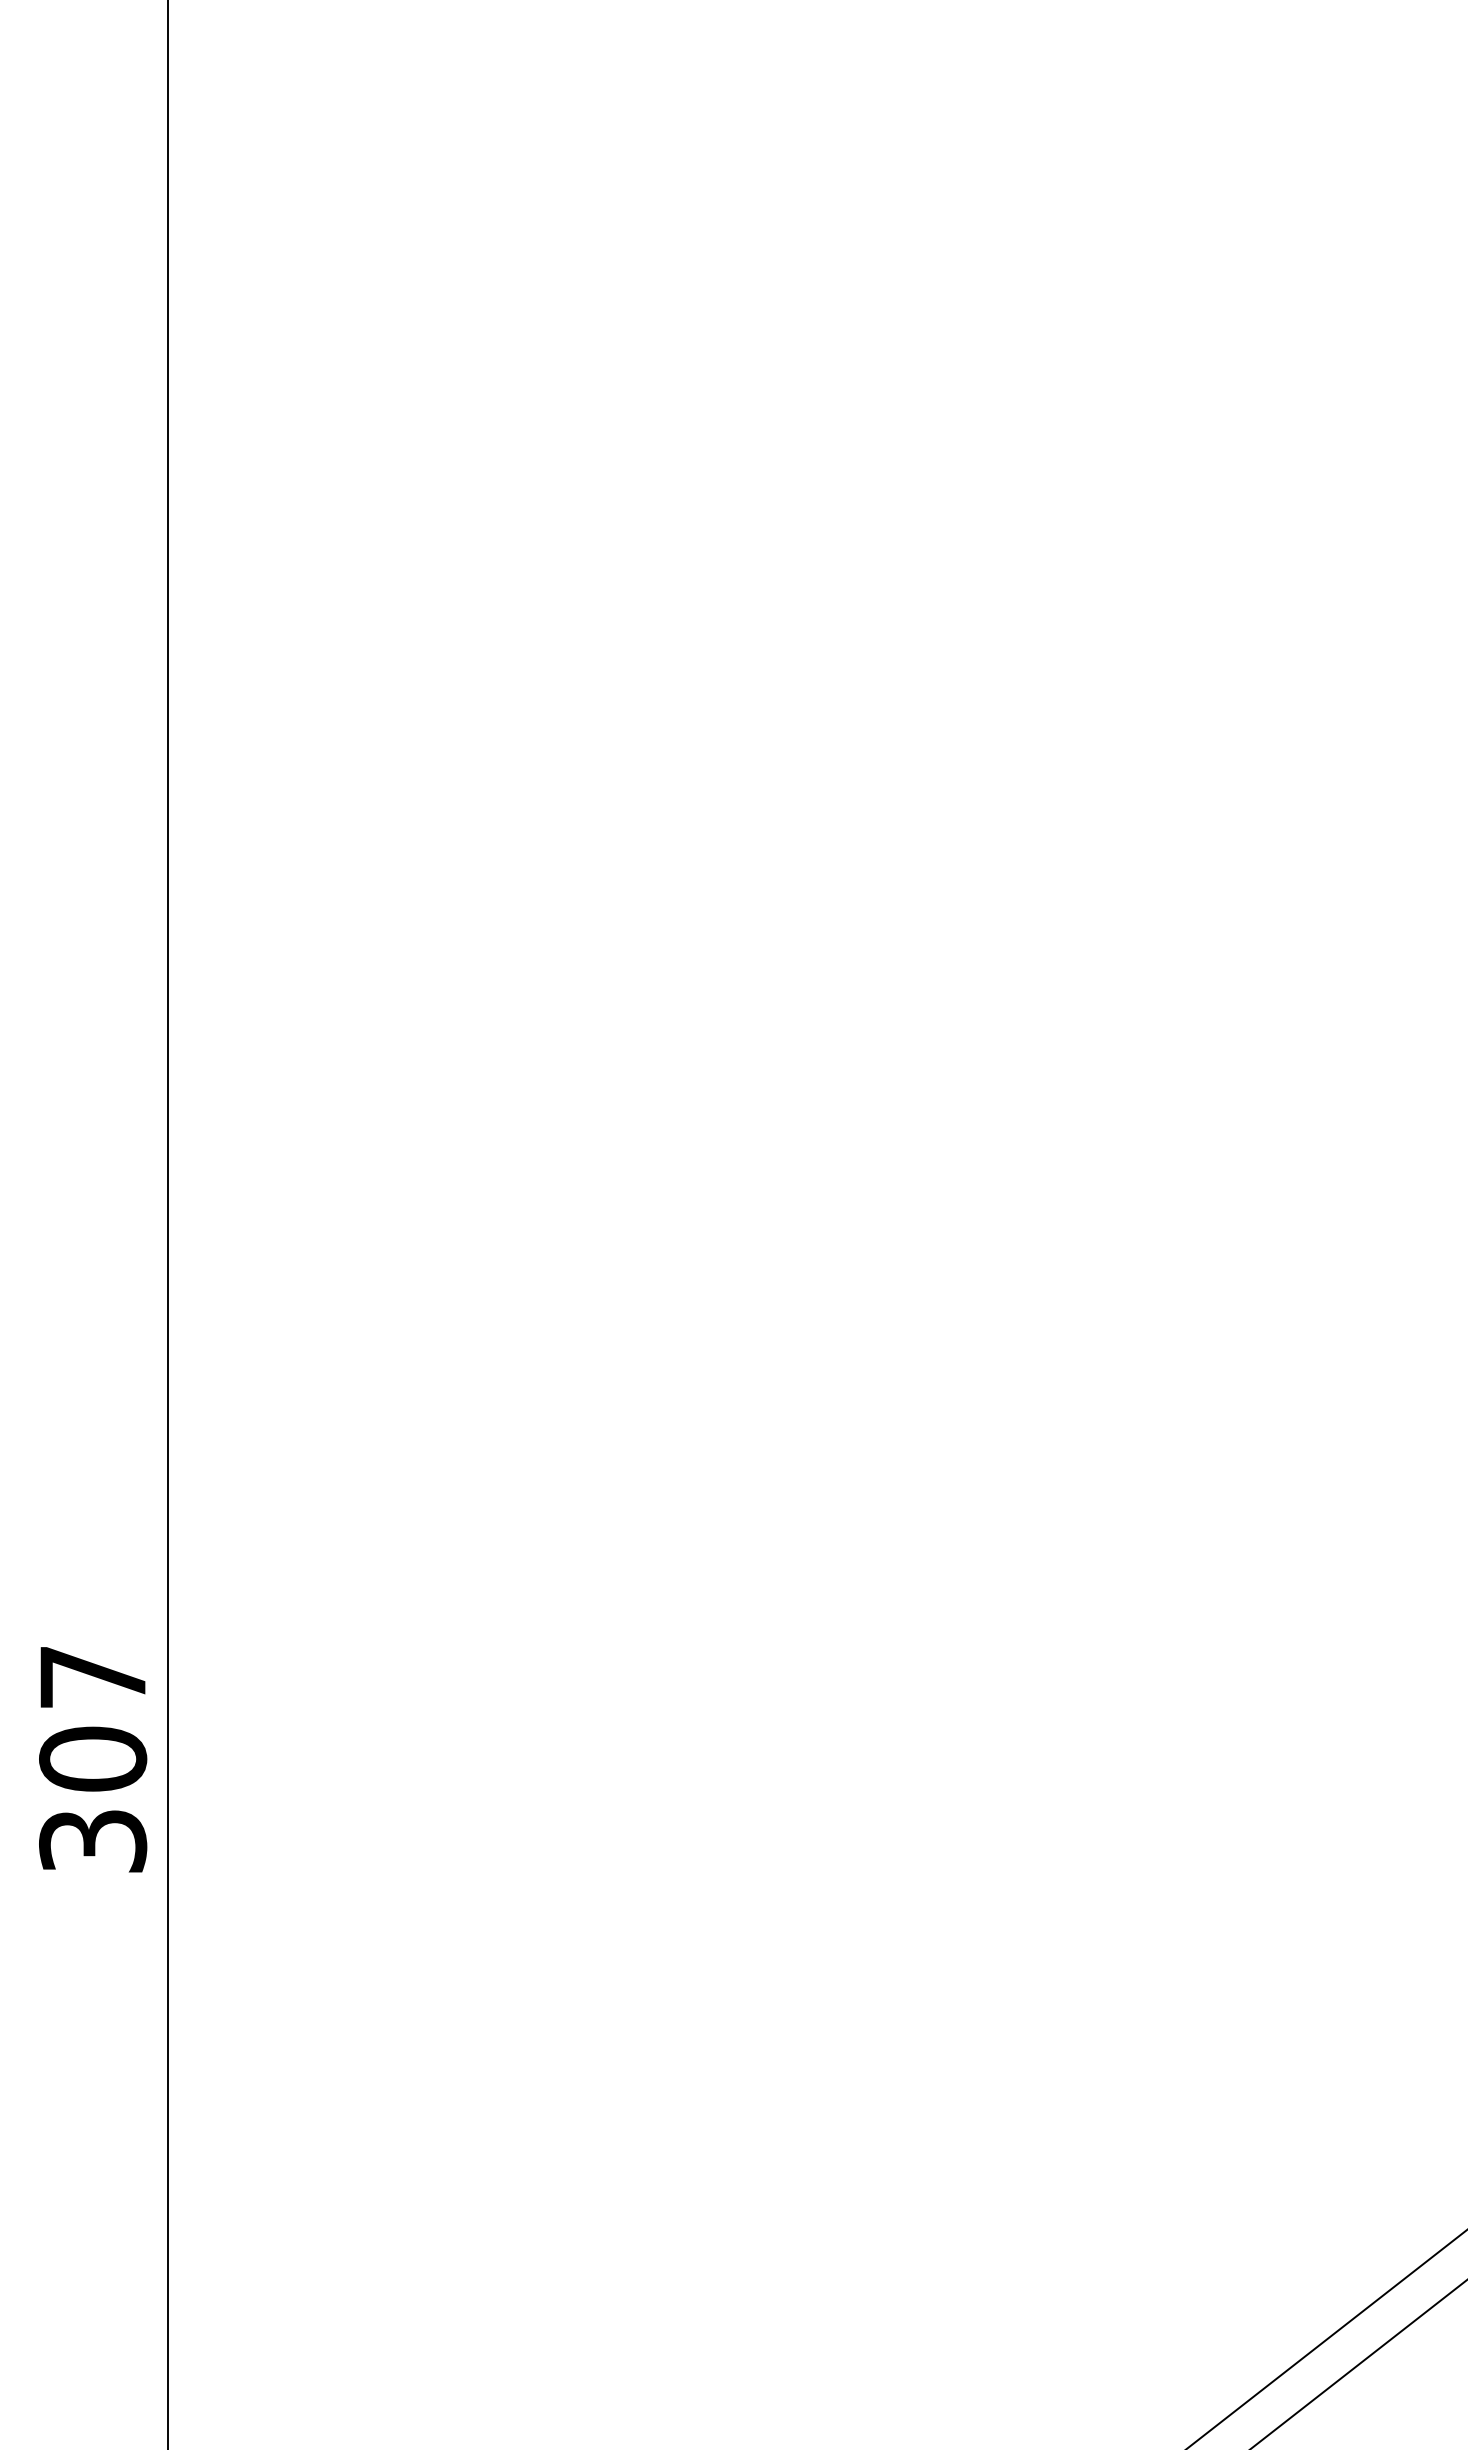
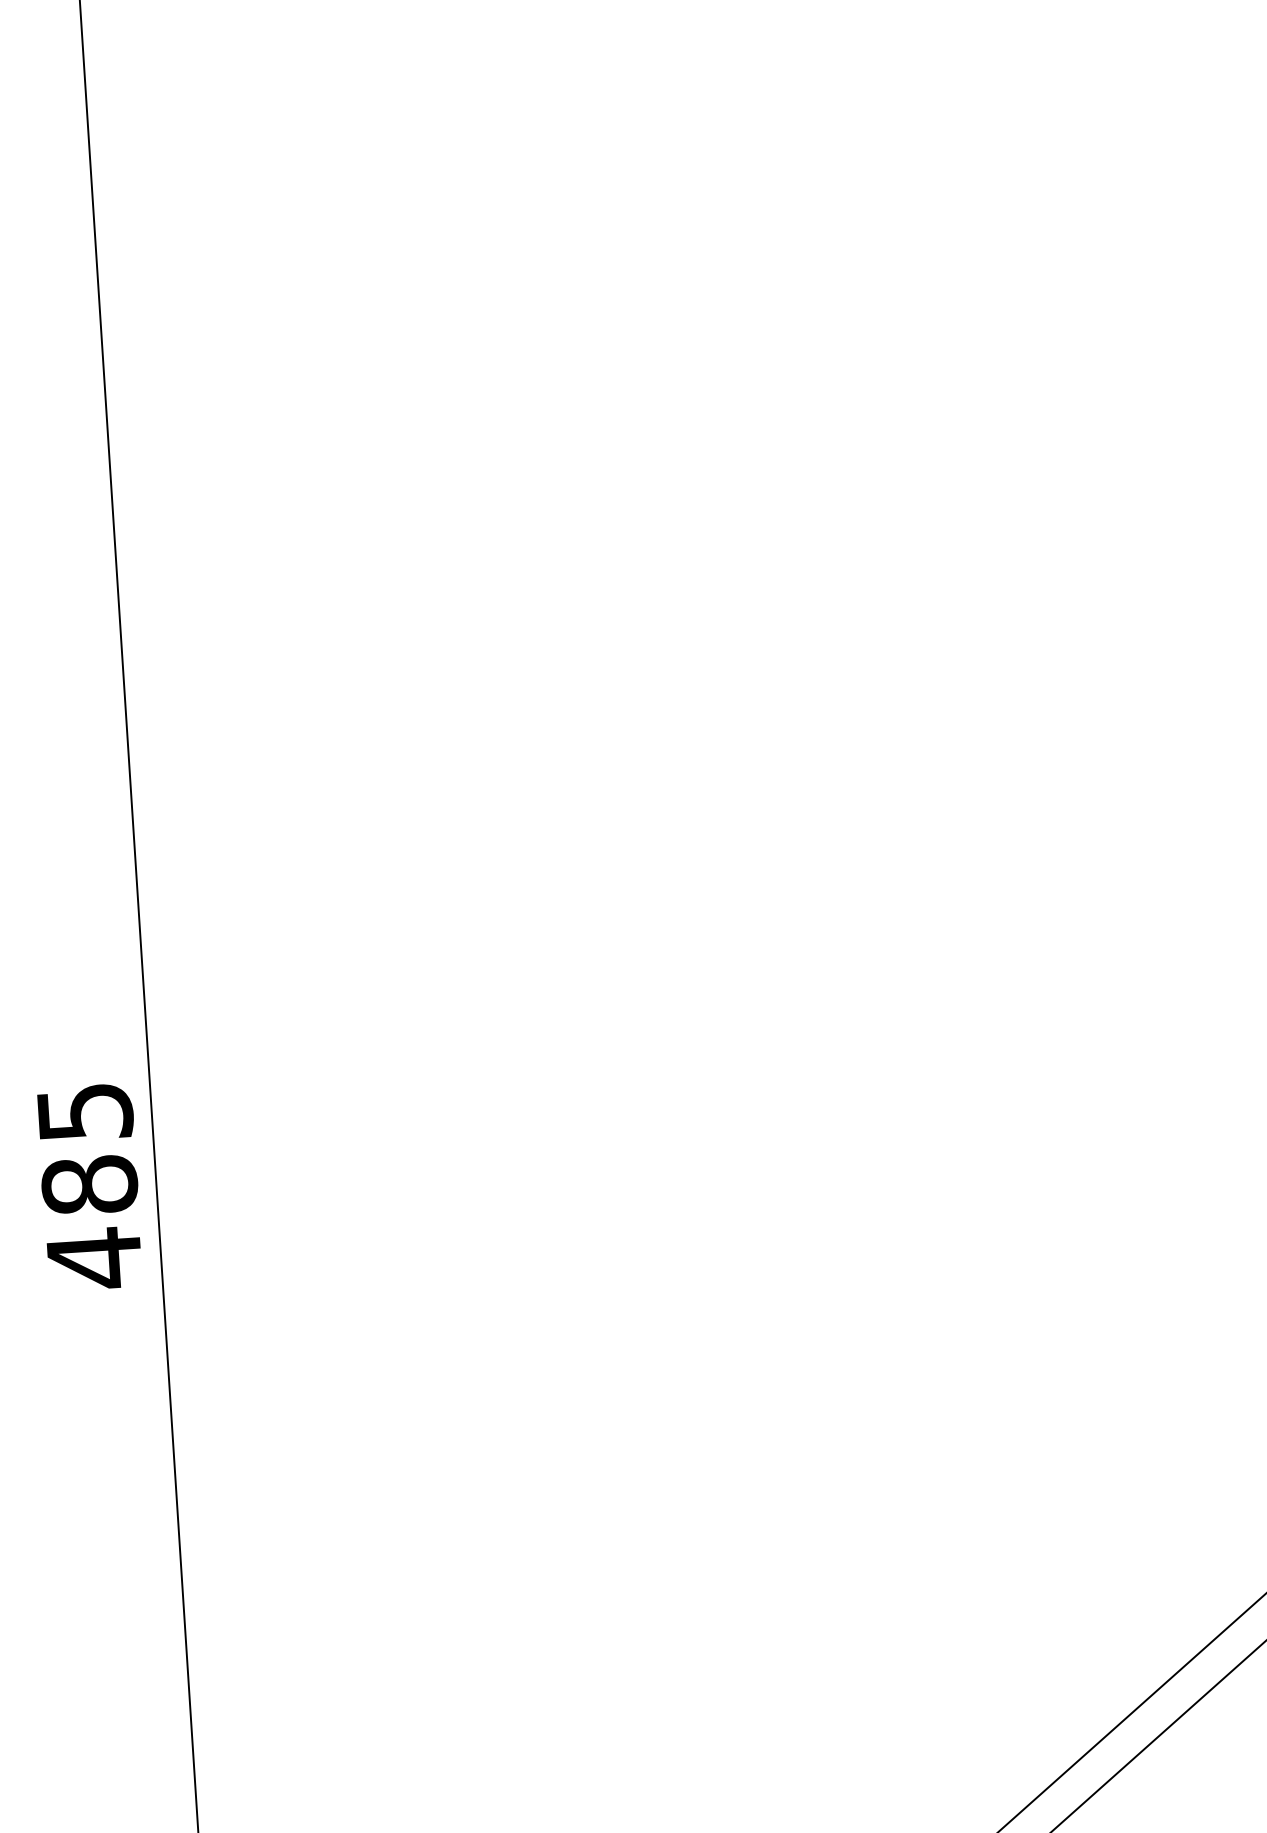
text: (93, 1761) -> (90, 1187), 307 -> 485

